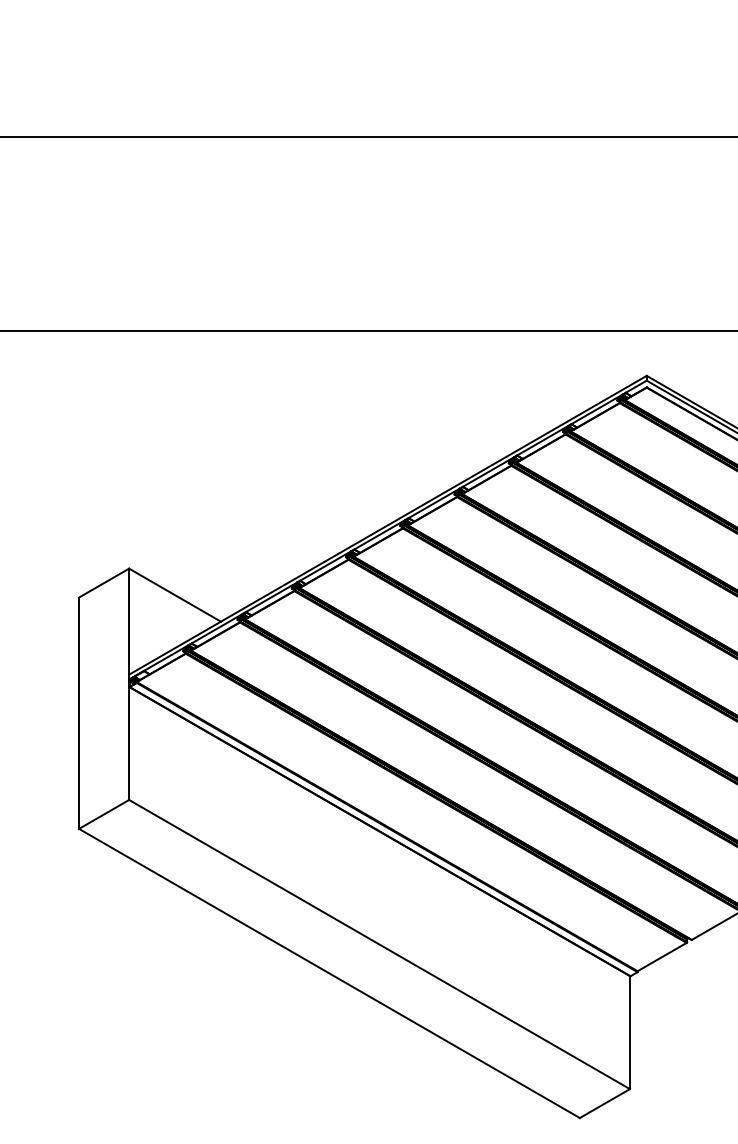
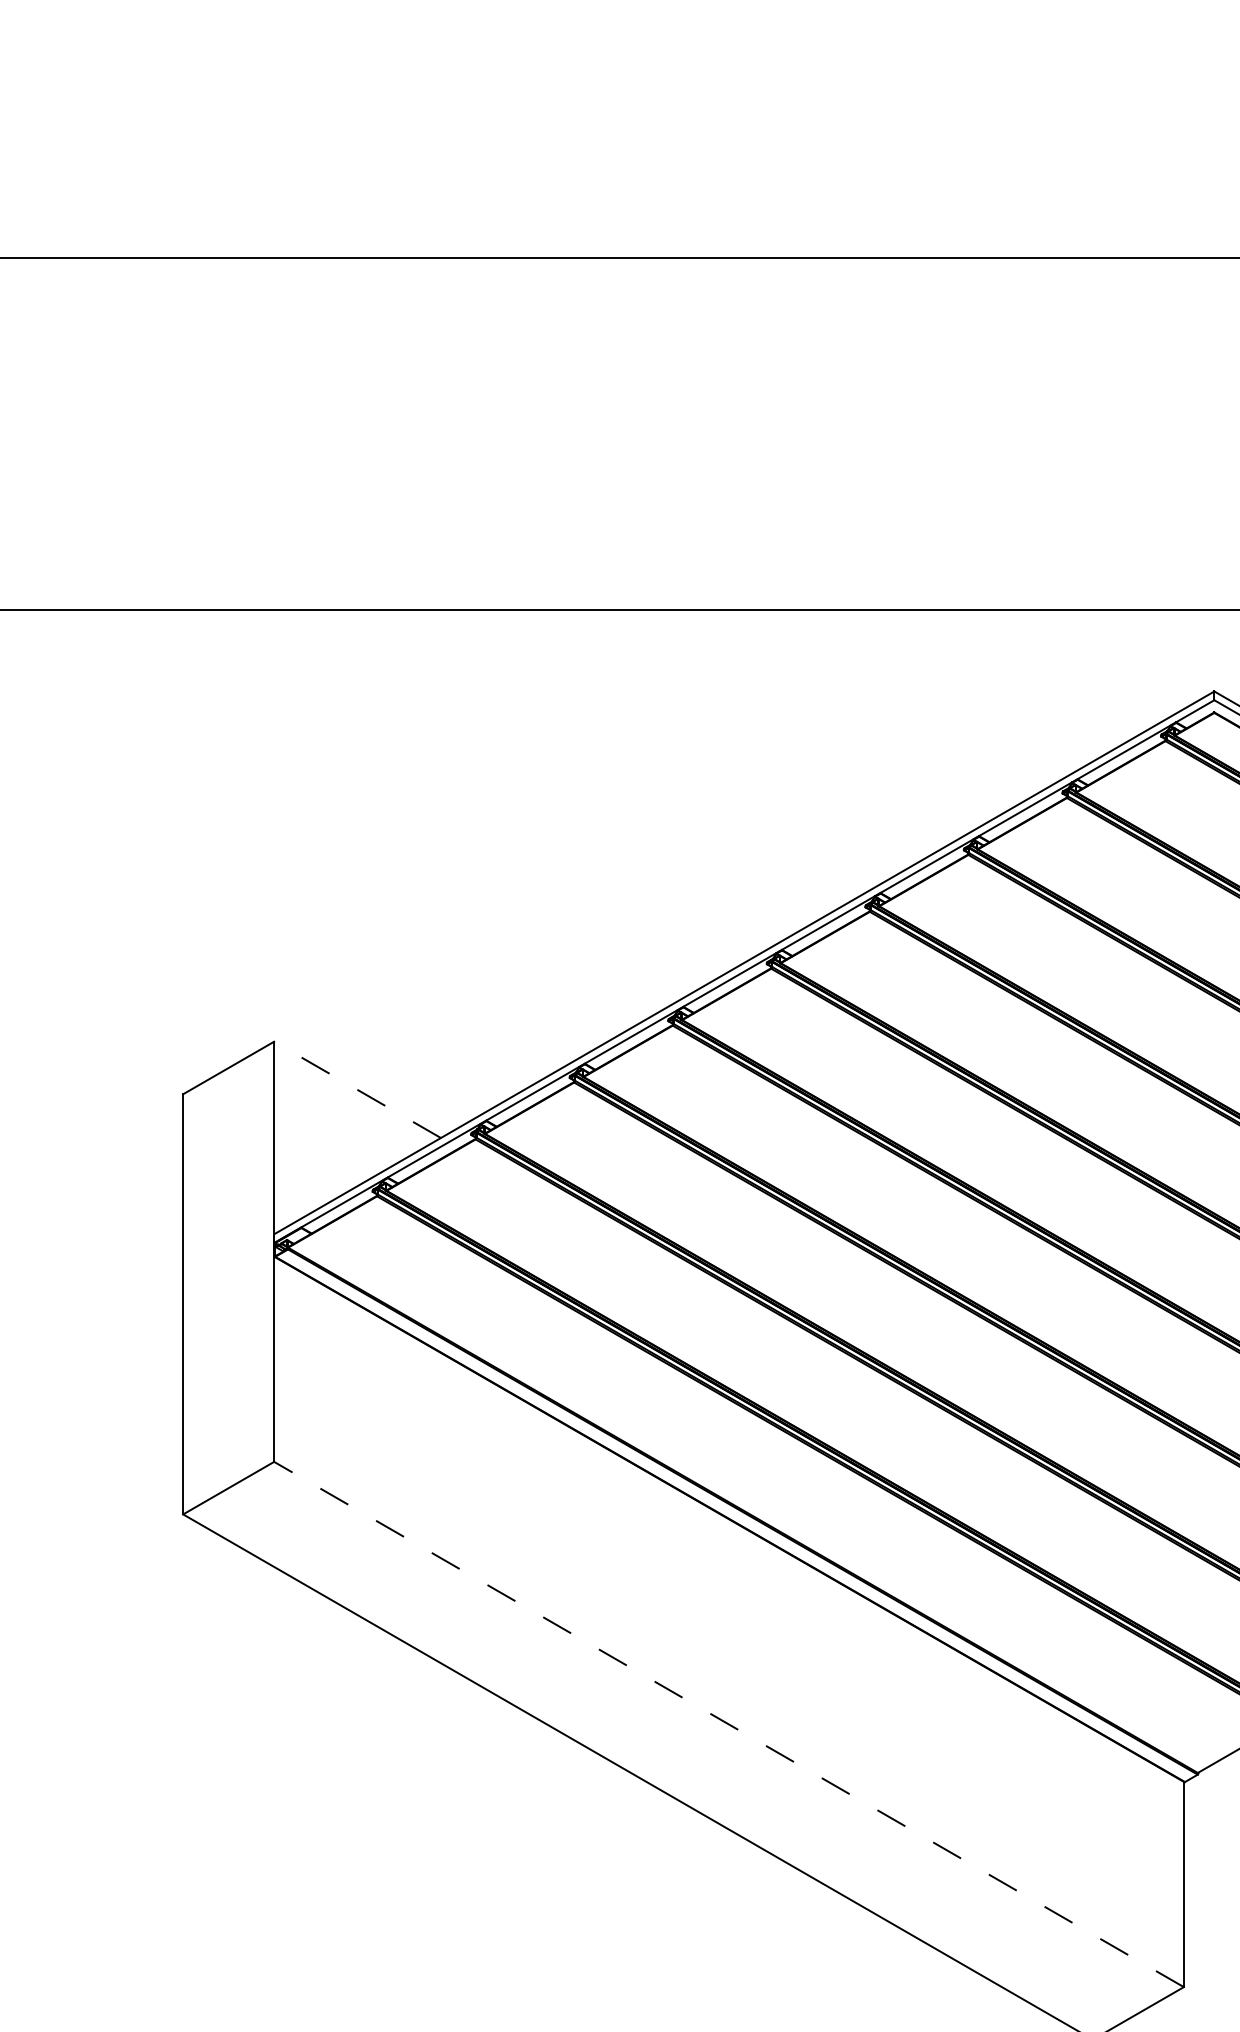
line: (174, 594) -> (356, 1088), solid -> dashed
line: (379, 944) -> (728, 1724), solid -> dashed

